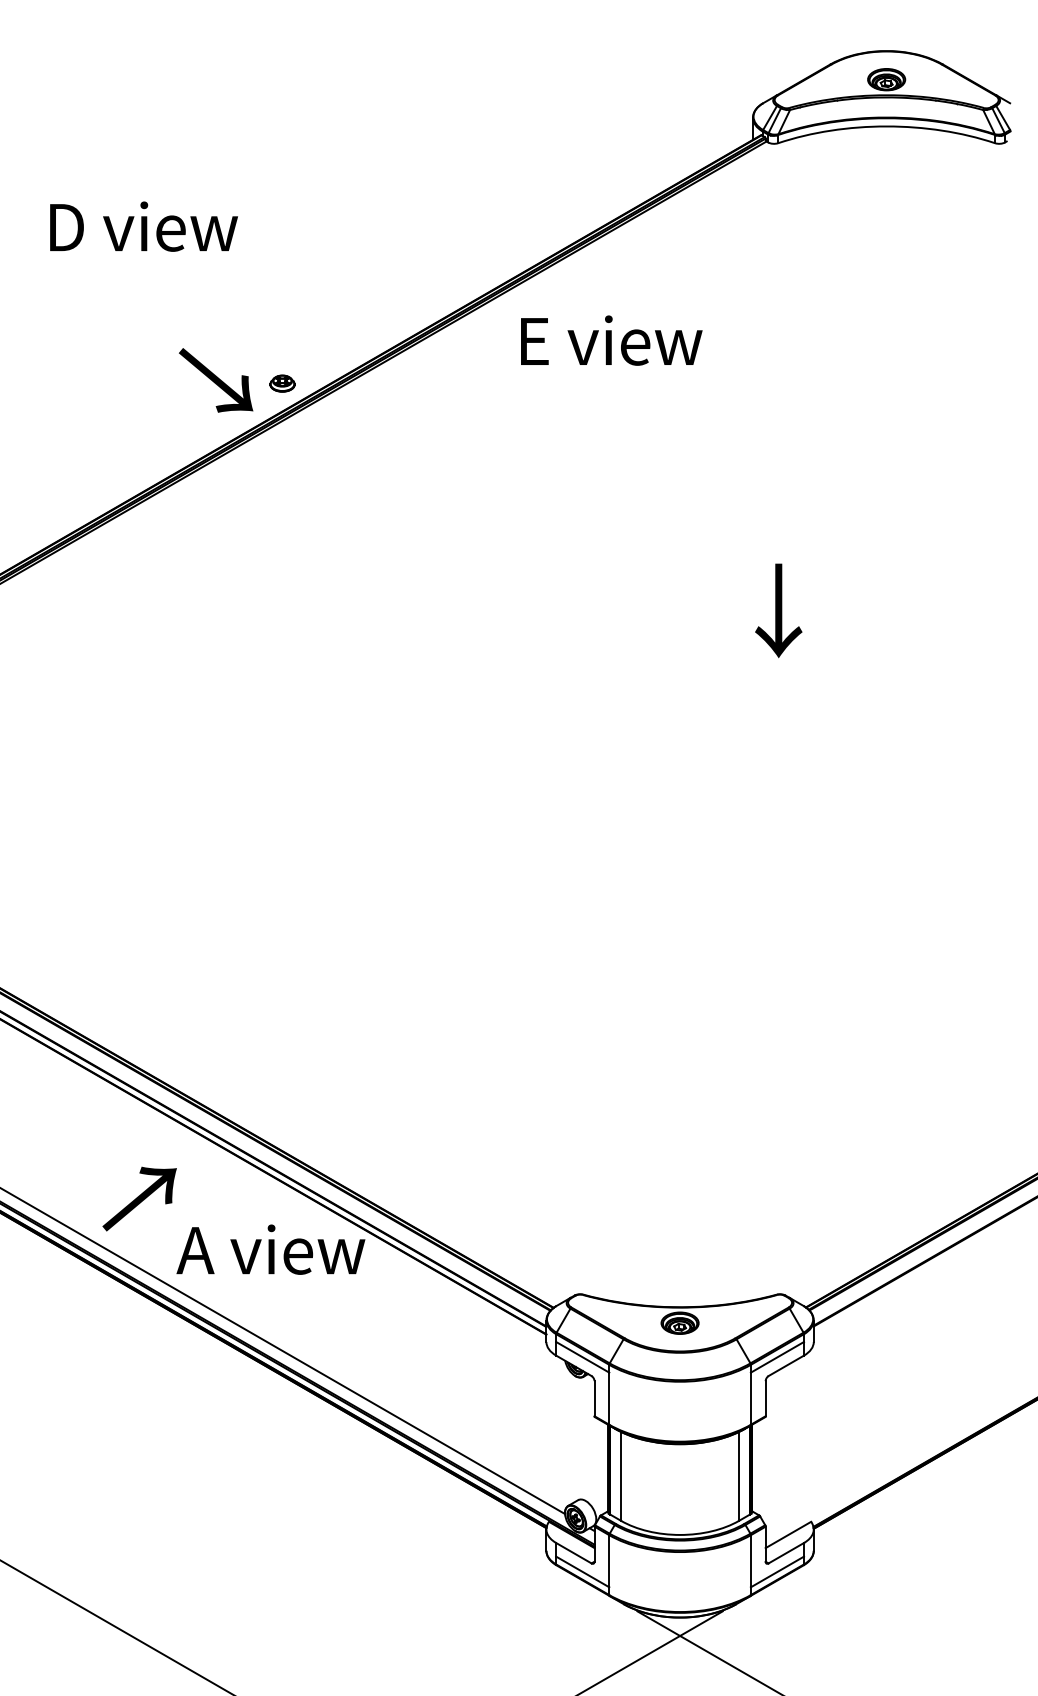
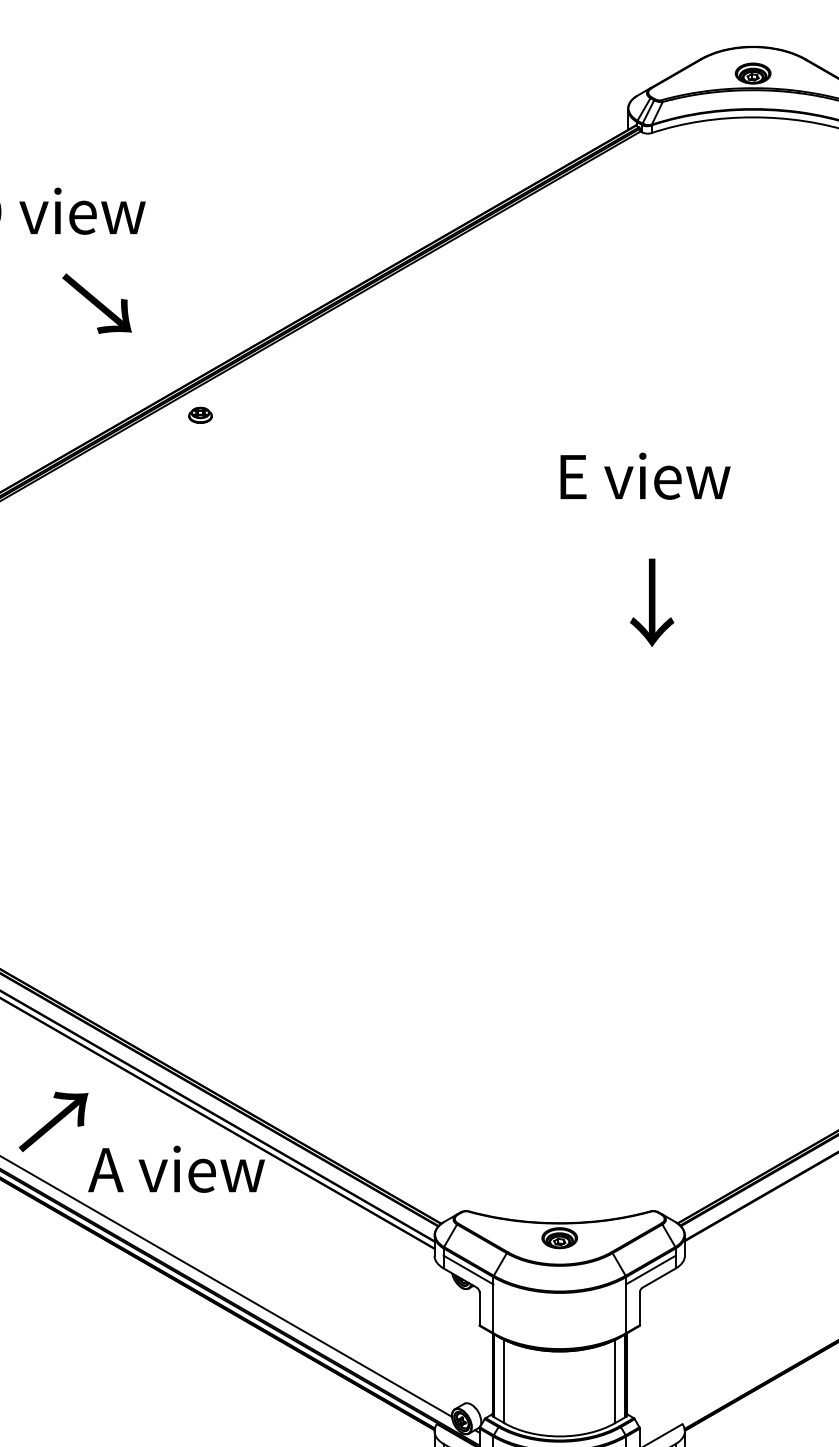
text: (611, 340) -> (645, 476), moved
text: (216, 380) -> (97, 303), moved
part: (282, 383) -> (200, 415), moved
text: (778, 610) -> (651, 602), moved

